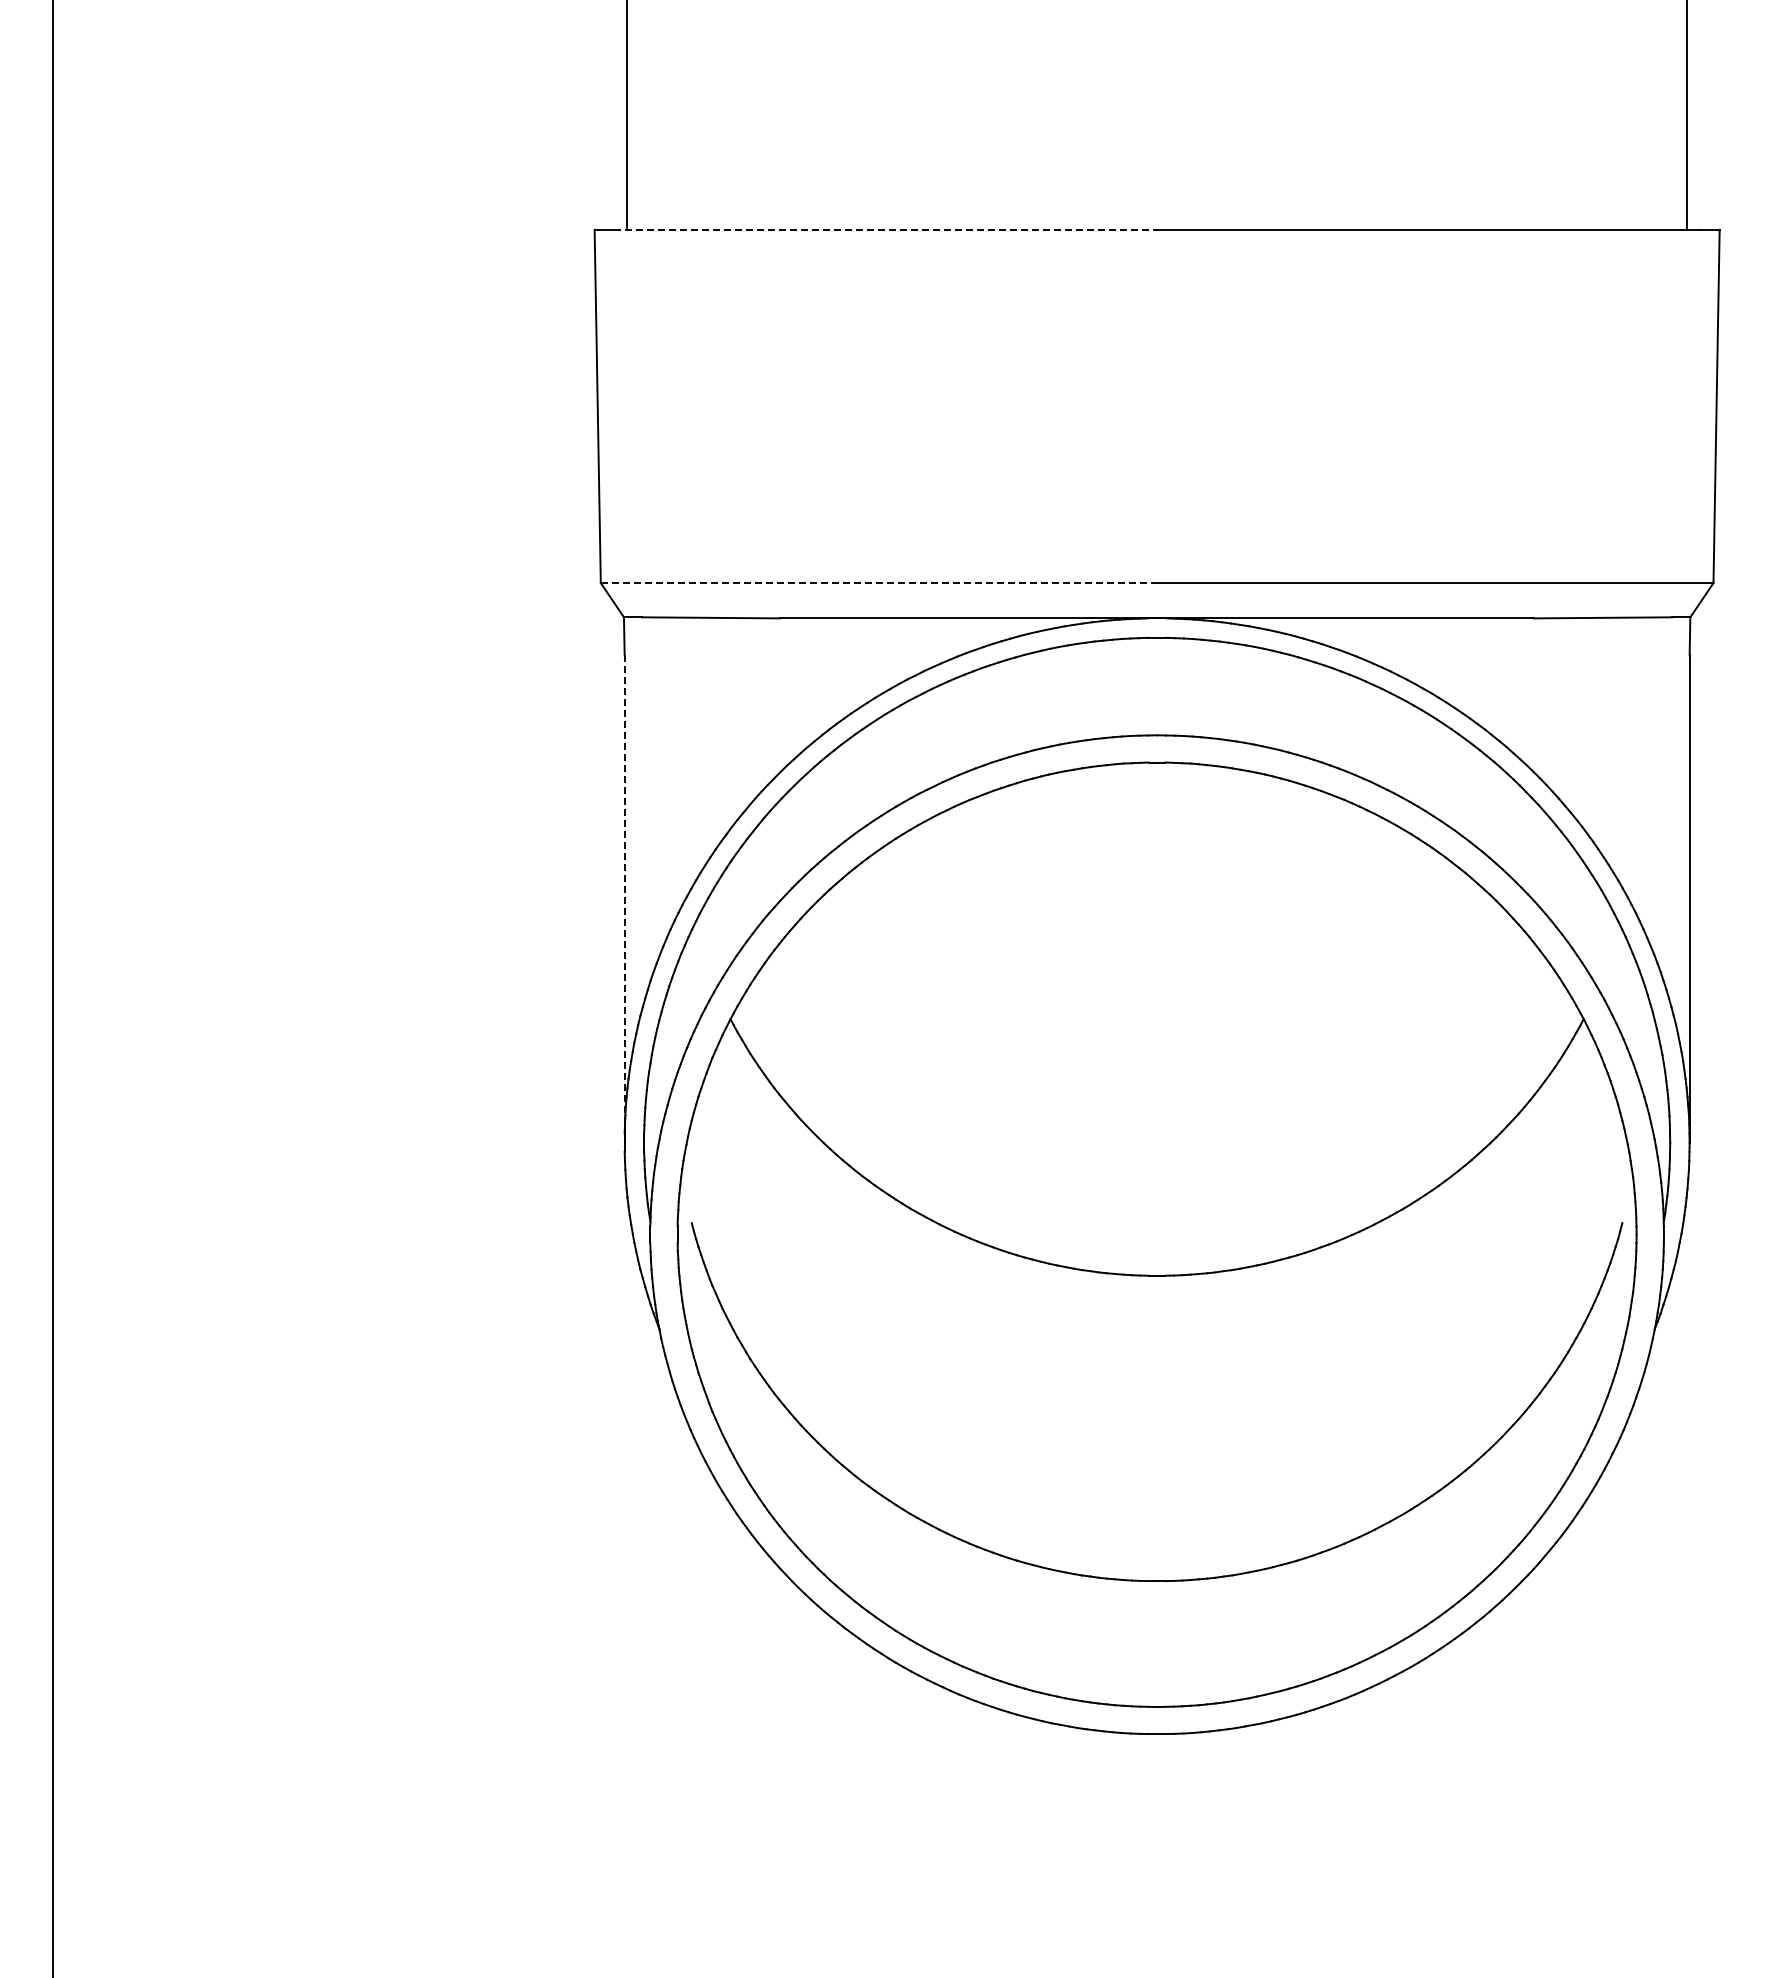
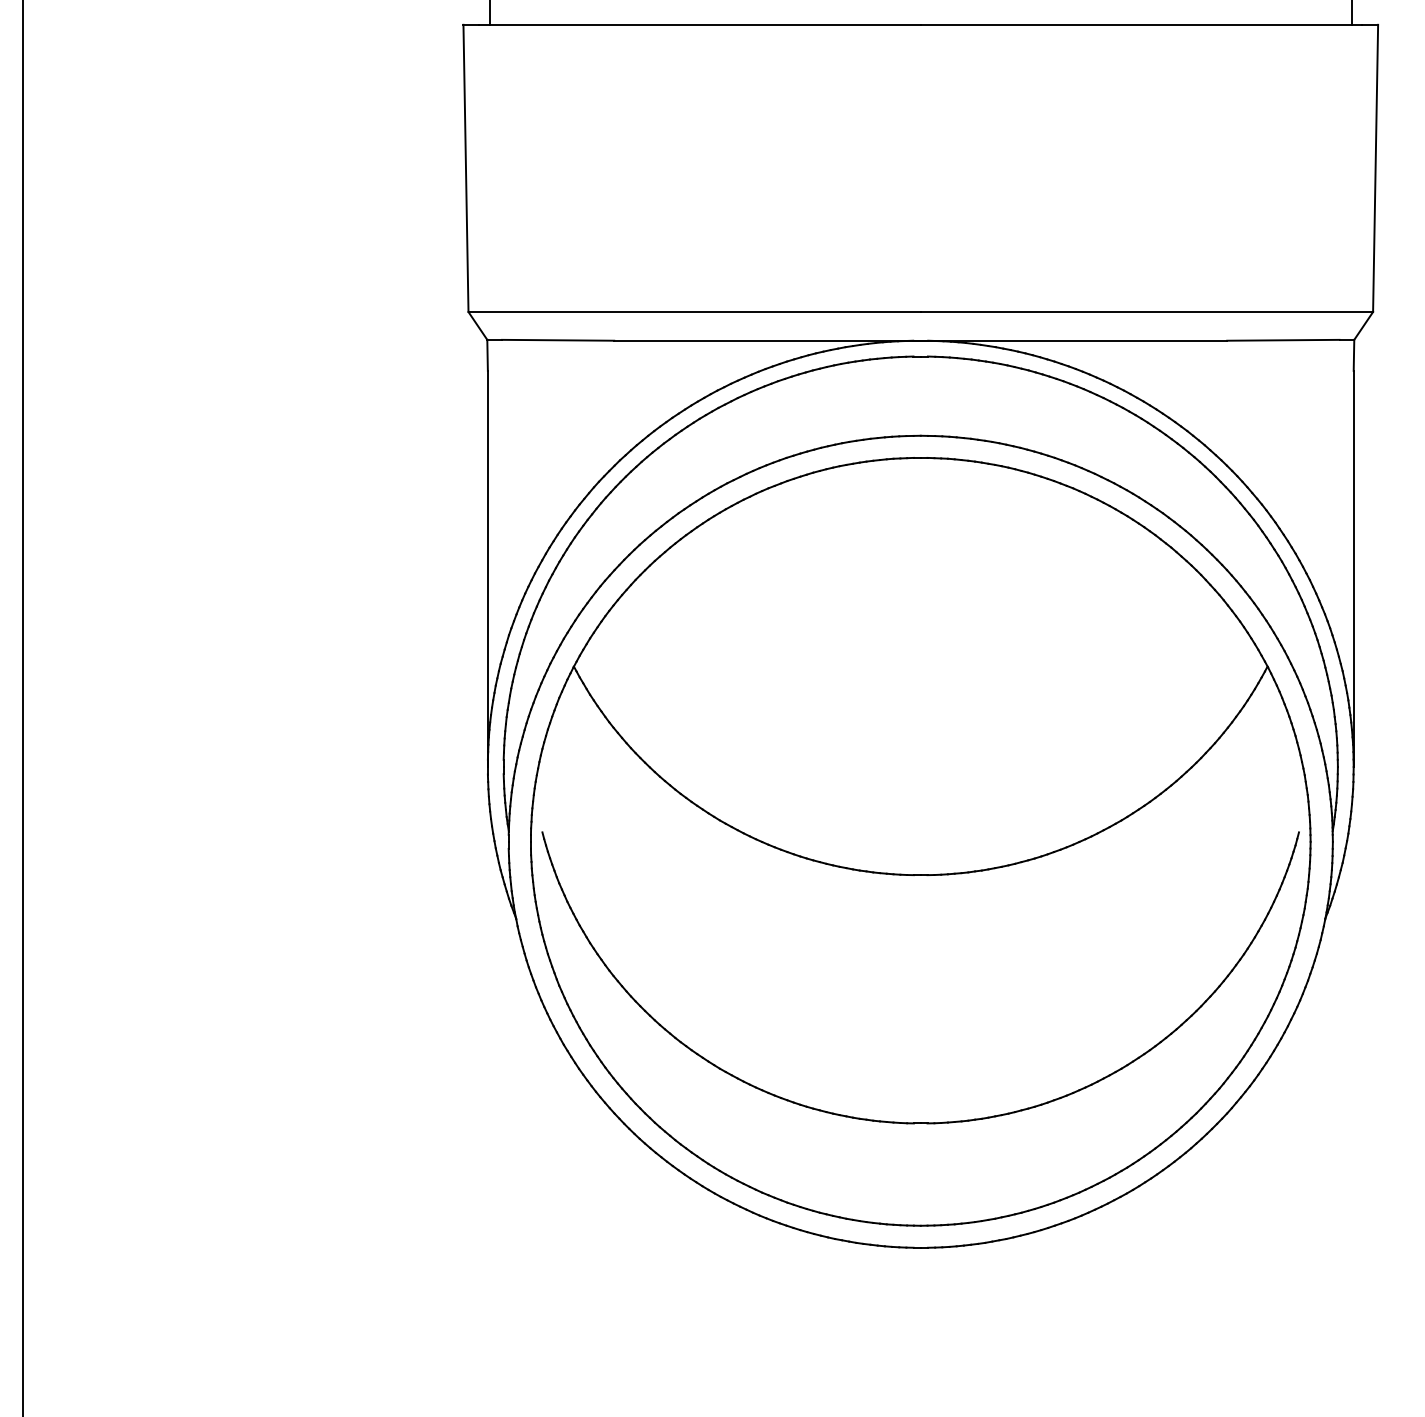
line: (885, 229) -> (699, 24), dashed -> solid
line: (879, 583) -> (695, 312), dashed -> solid
line: (624, 899) -> (487, 569), dashed -> solid

